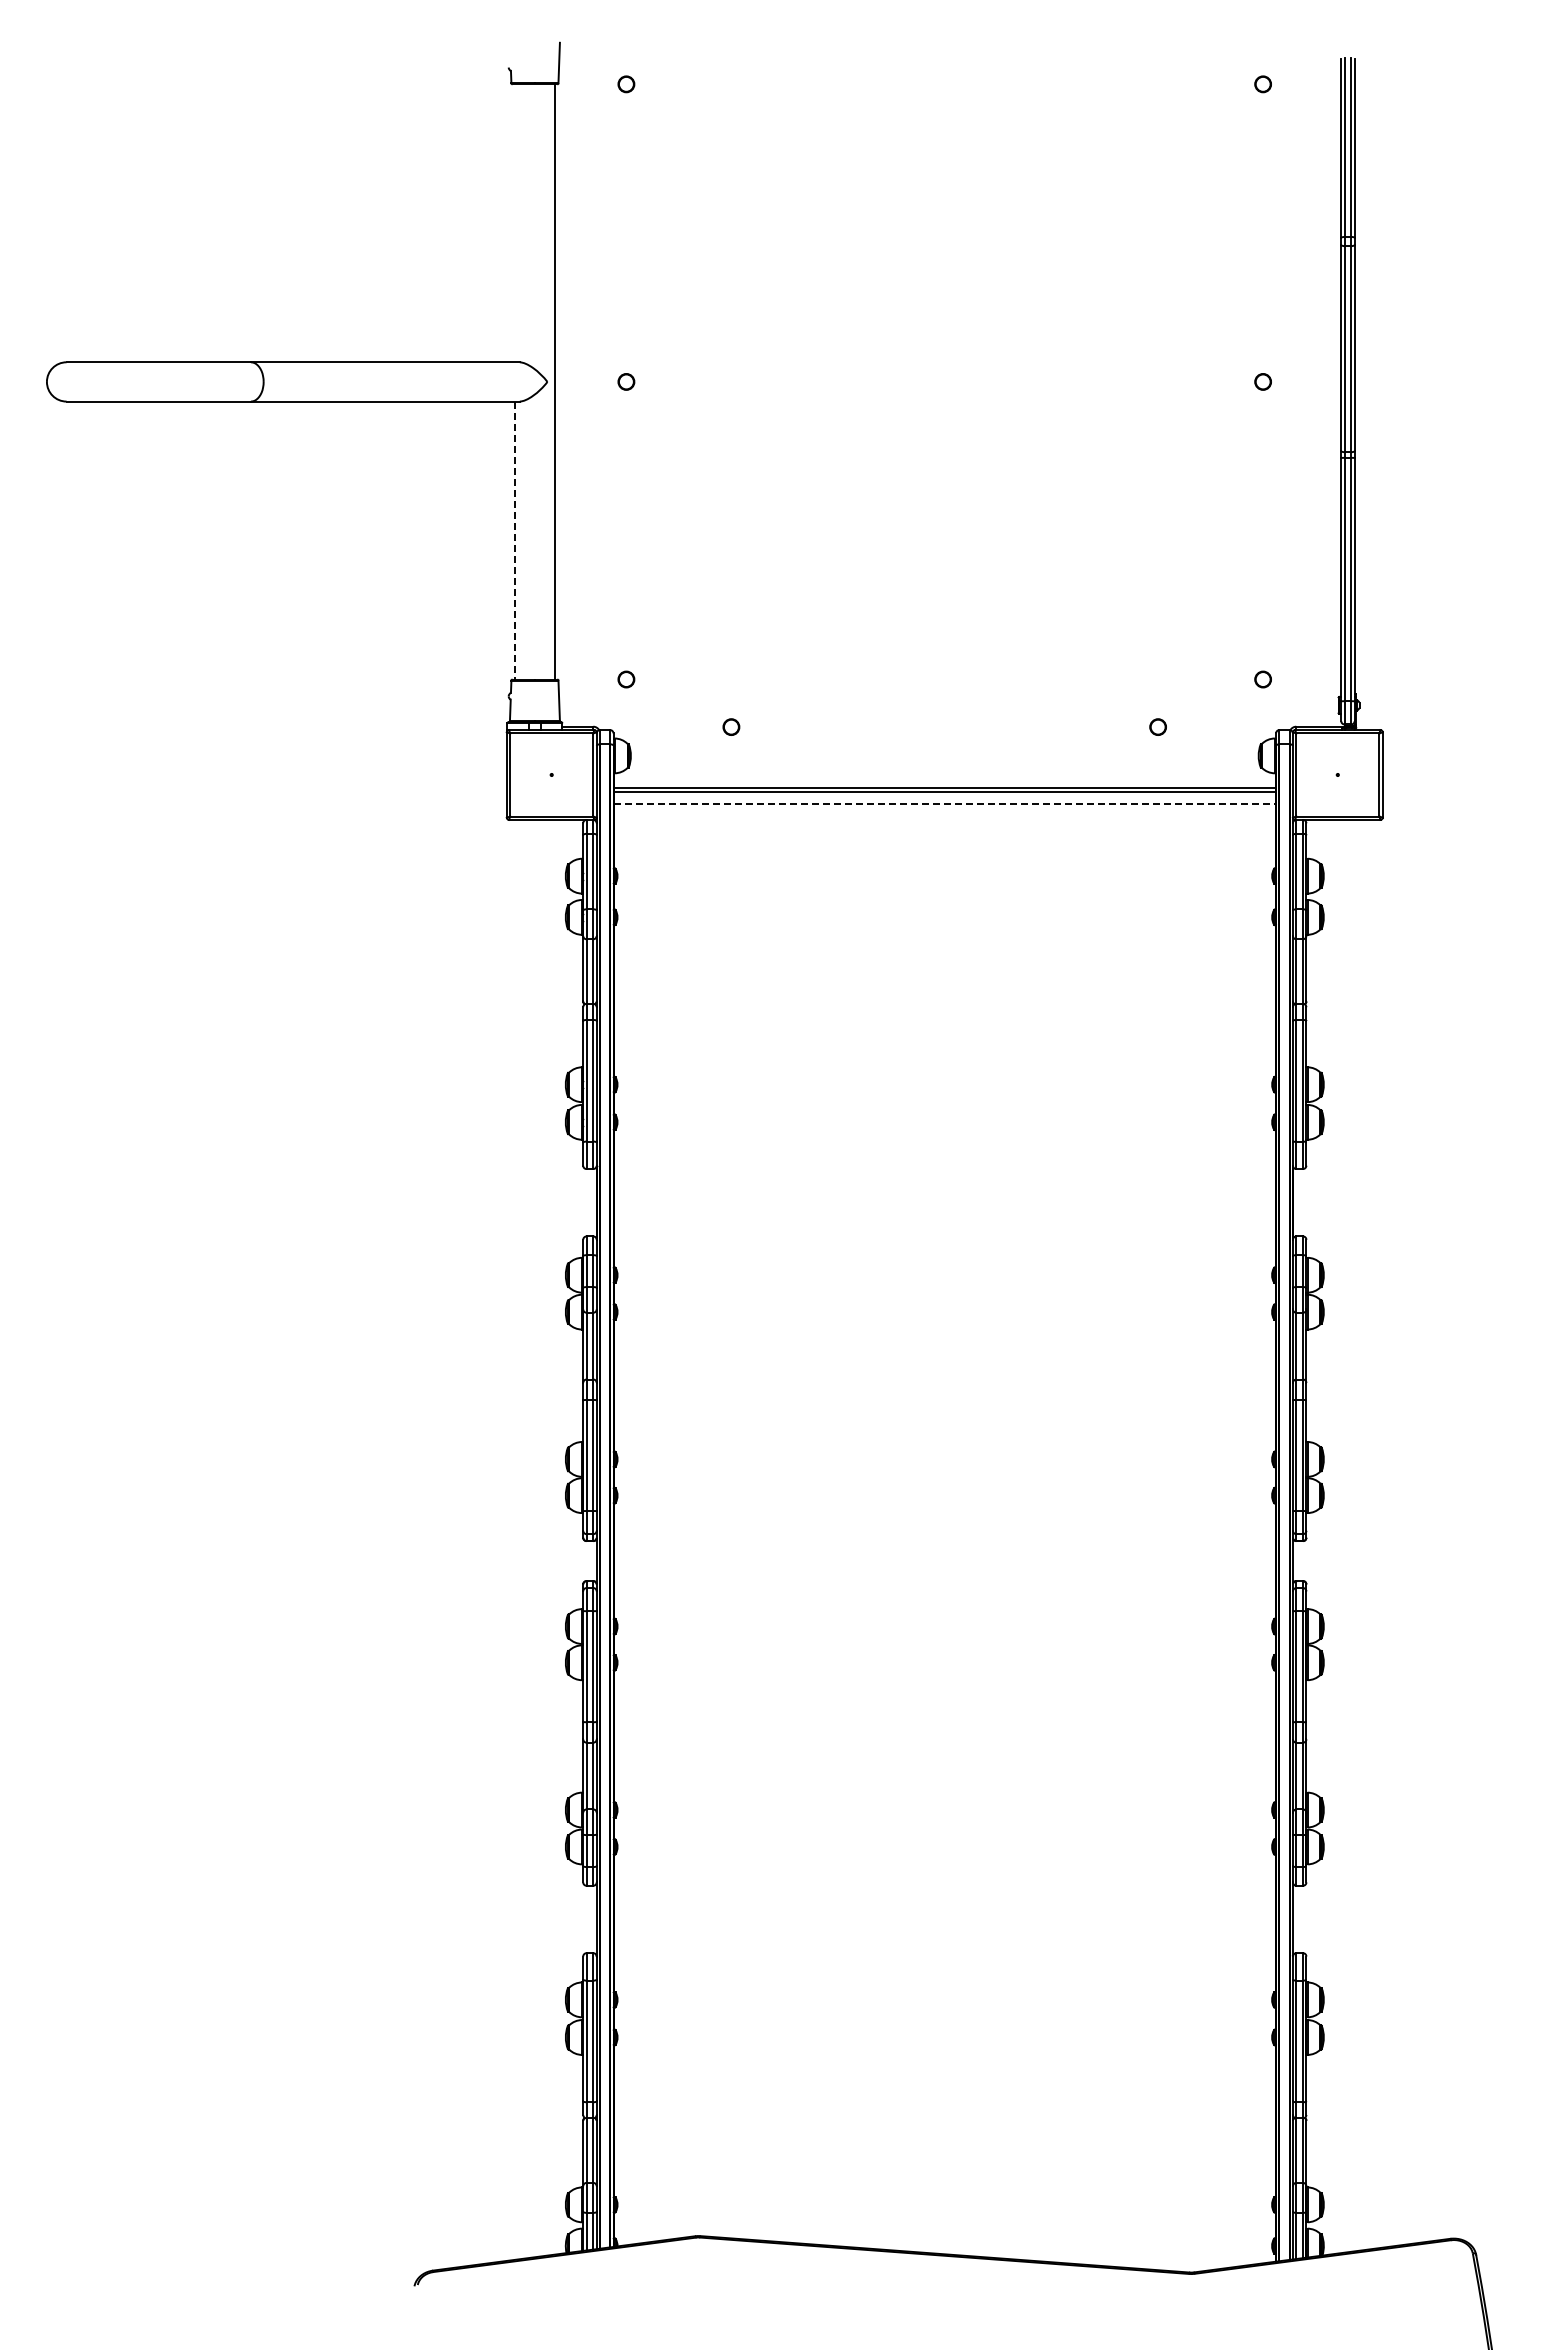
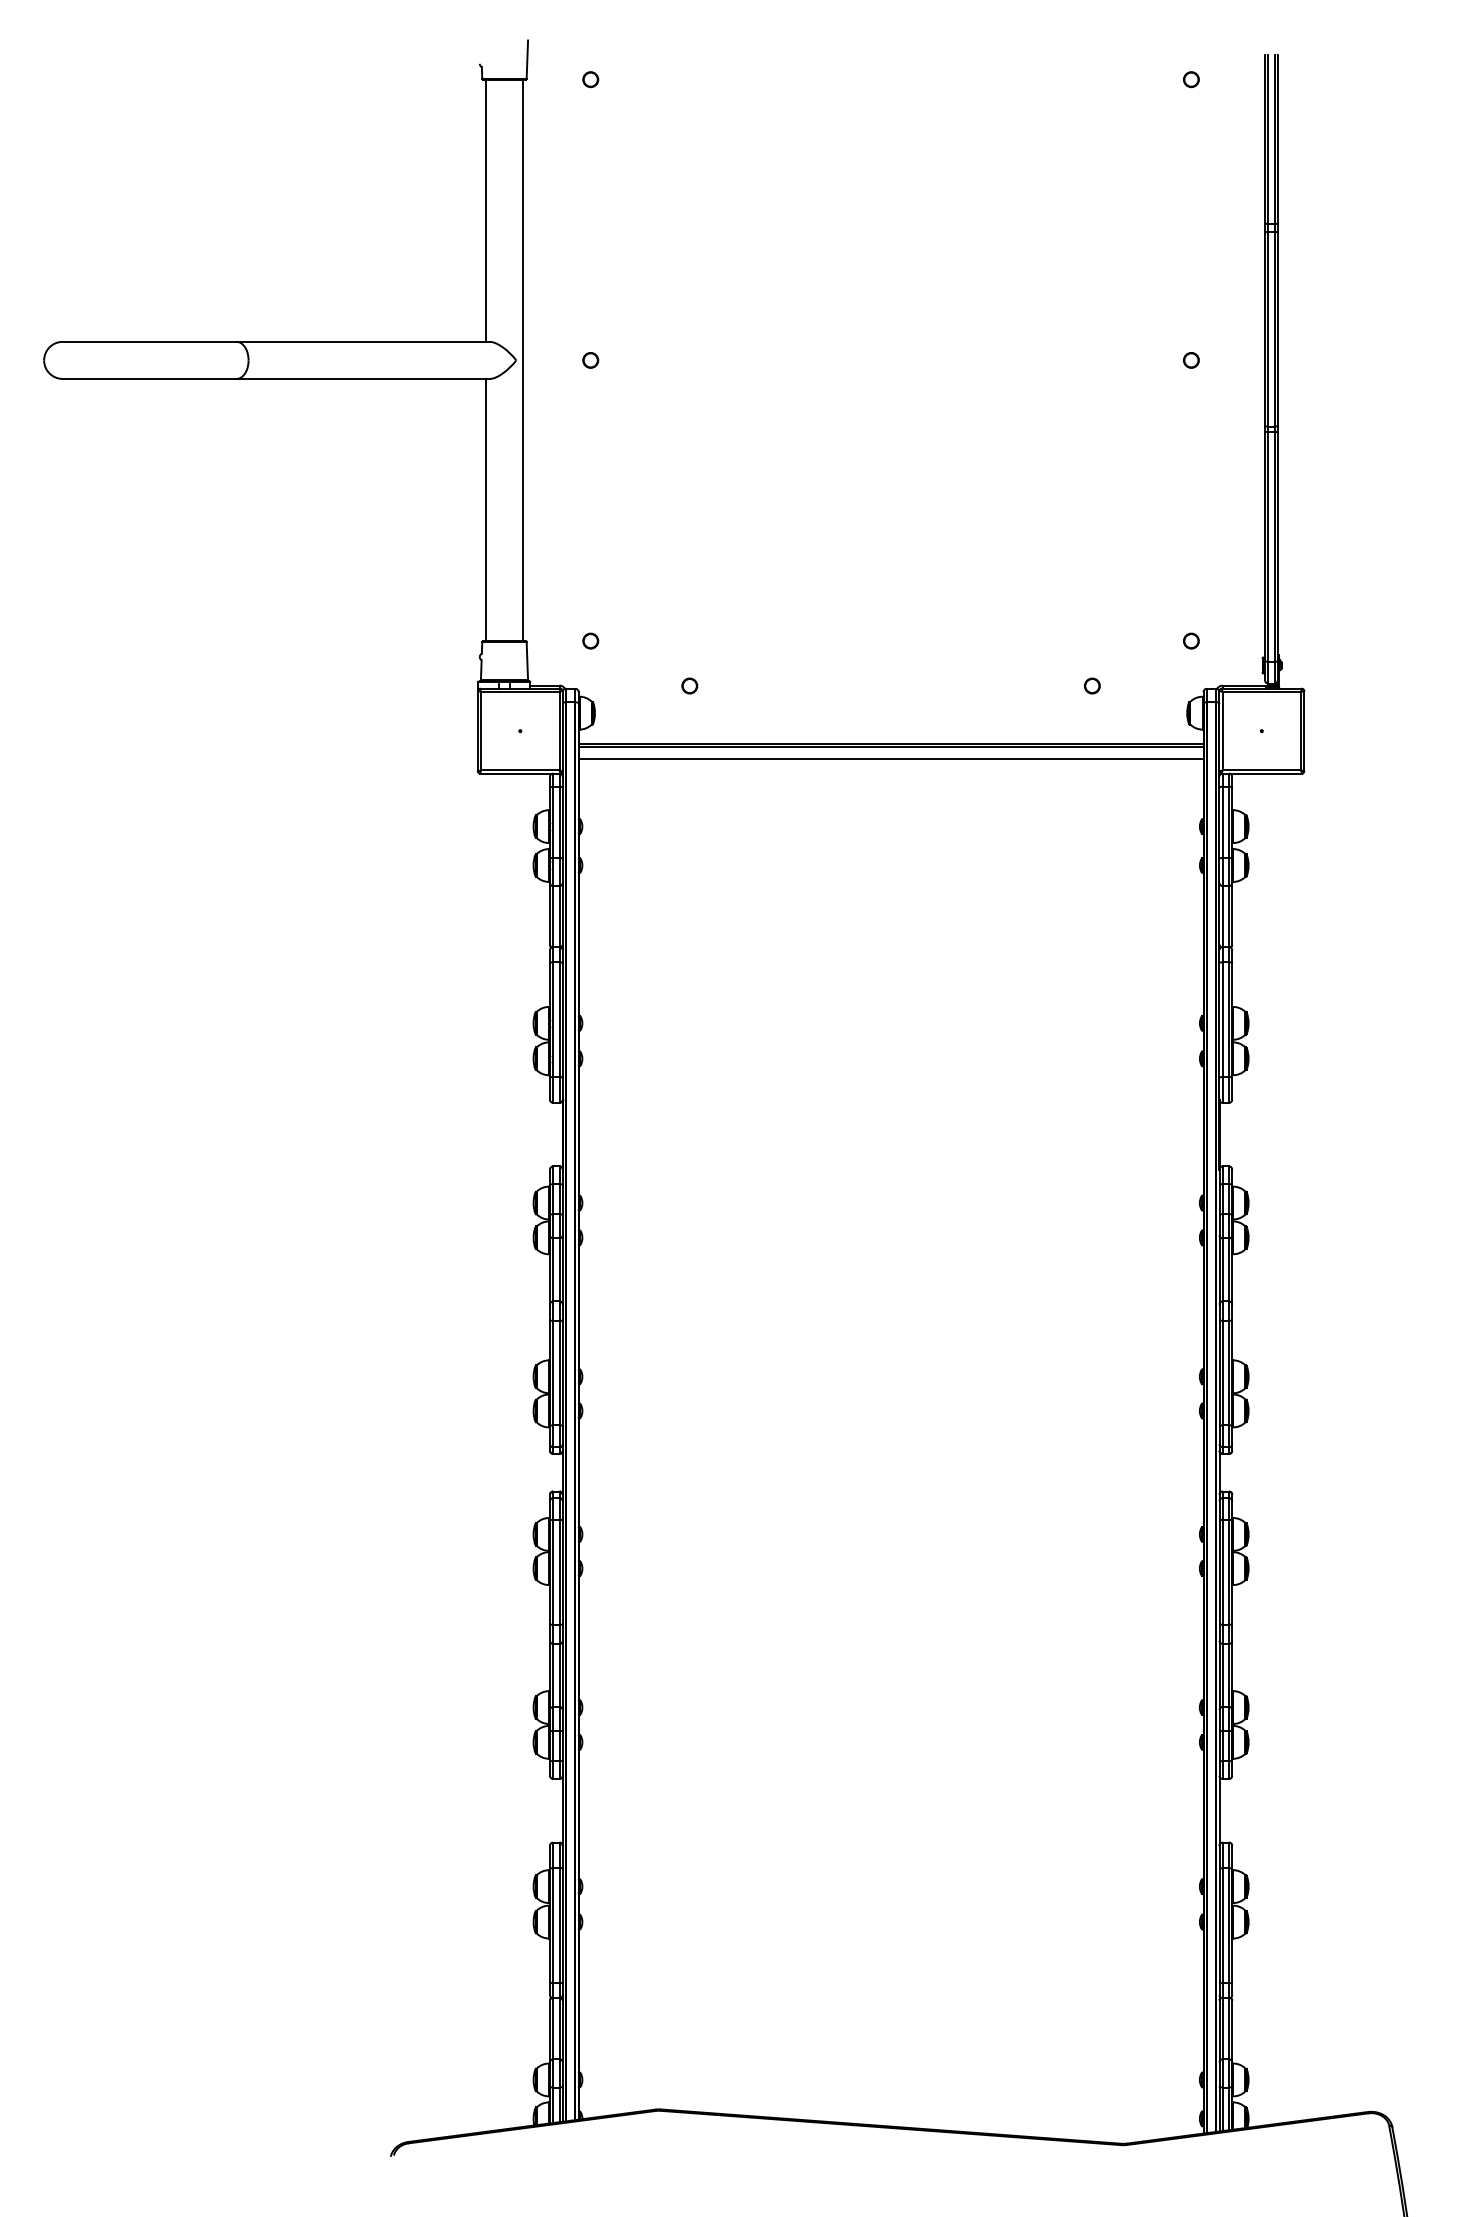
line: (515, 223) -> (486, 210), added
line: (515, 540) -> (486, 509), dashed -> solid
line: (945, 804) -> (891, 759), dashed -> solid

